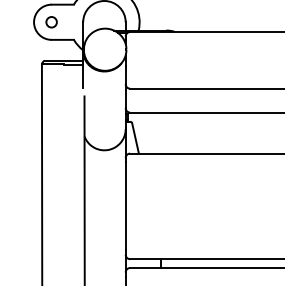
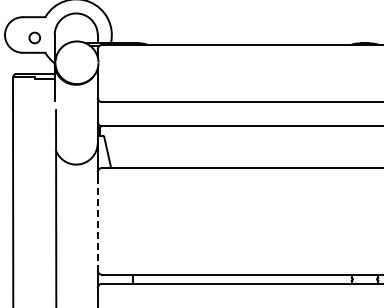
circle: (51, 21) -> (34, 37), moved
line: (125, 206) -> (97, 221), solid -> dashed

